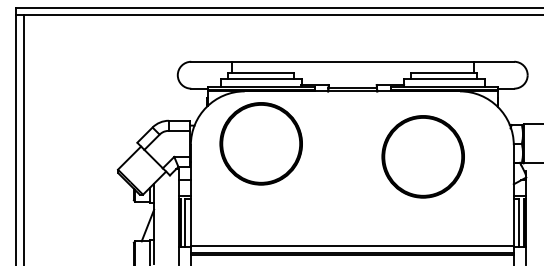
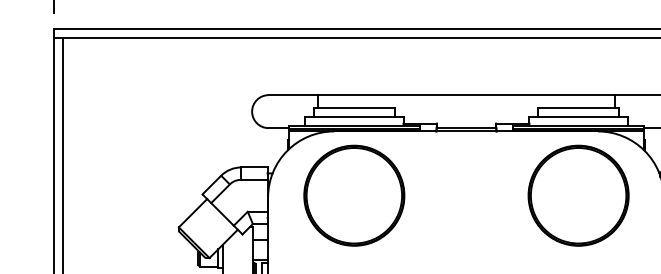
part: (422, 156) -> (577, 195), moved

